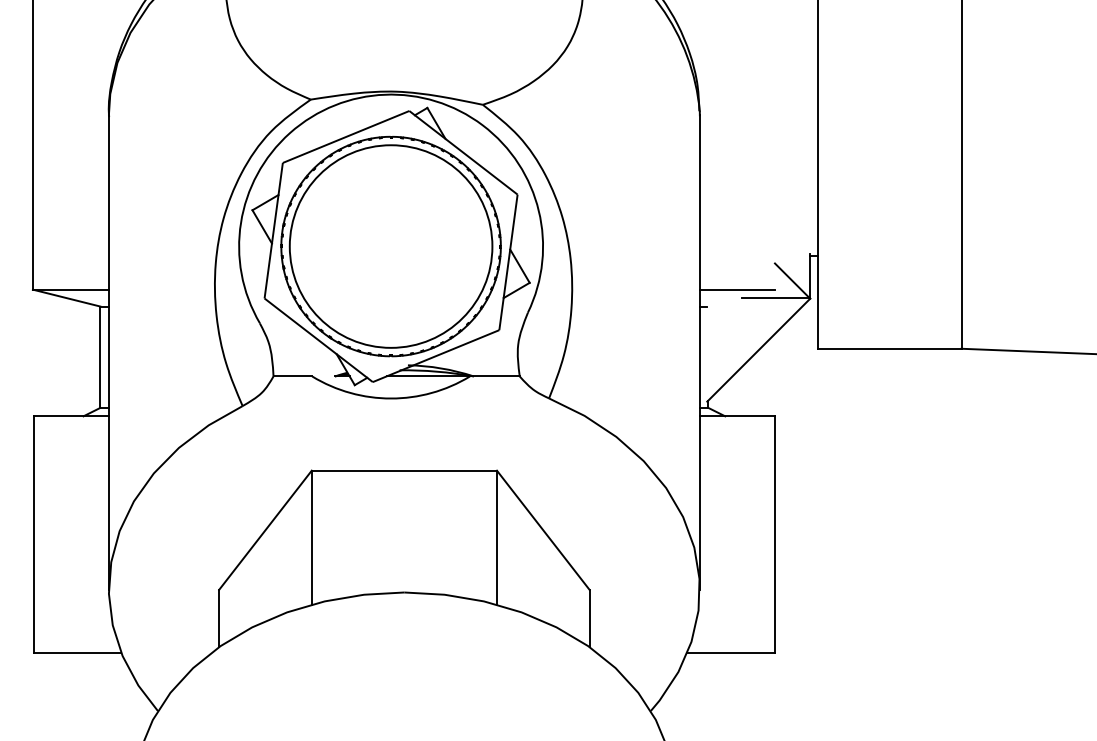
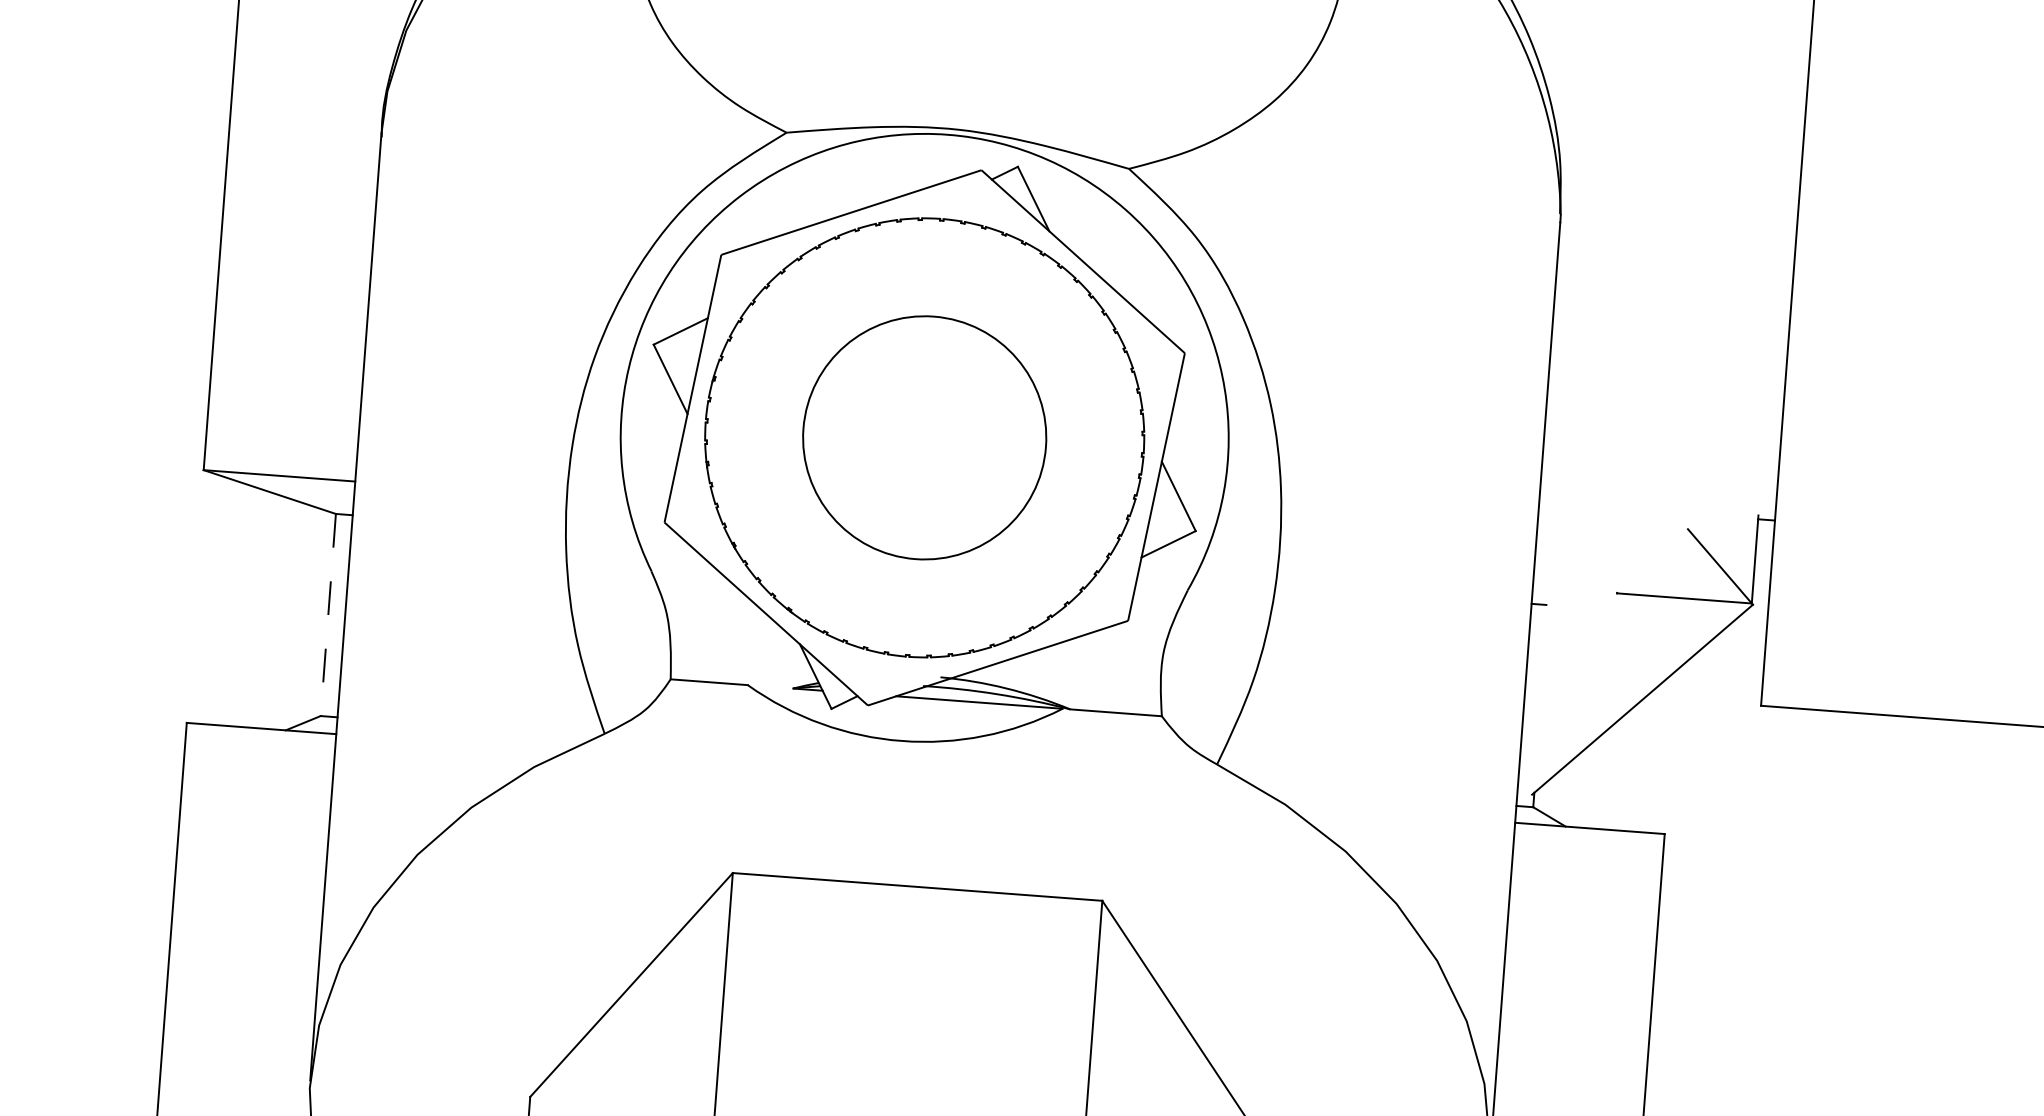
circle: (390, 246) -> (923, 437), size x0.6
line: (736, 289) -> (1607, 575), removed
line: (100, 357) -> (328, 615), solid -> dashed

